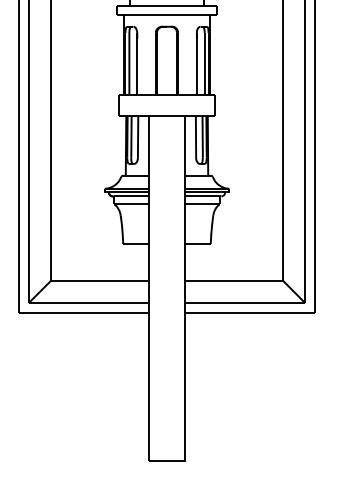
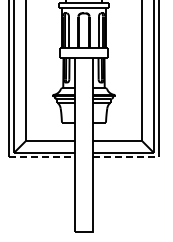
line: (84, 313) -> (42, 157), solid -> dashed
line: (249, 313) -> (125, 157), solid -> dashed

